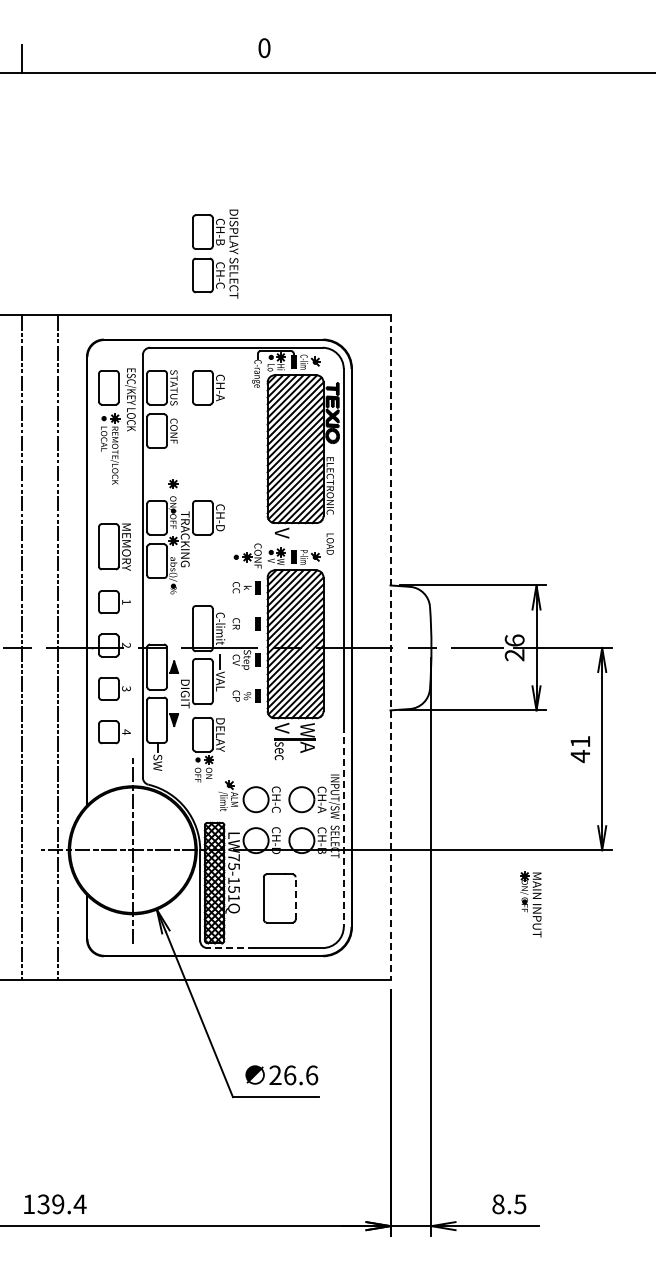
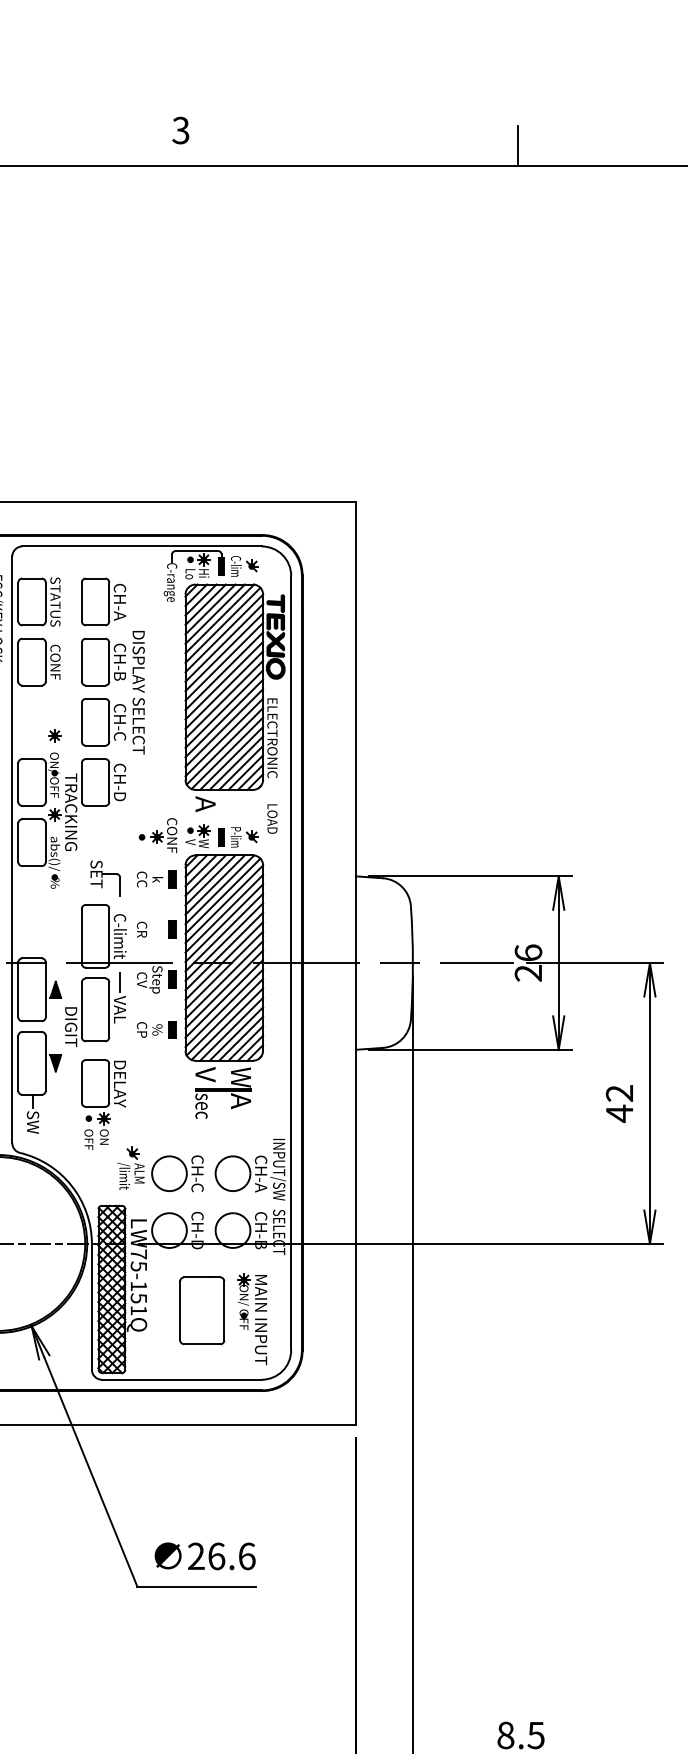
text: (264, 47) -> (181, 129), 0 -> 3
line: (507, 58) -> (518, 144), added
part: (215, 253) -> (113, 691), moved
text: (281, 533) -> (204, 804), V -> A
part: (210, 587) -> (106, 879), added
line: (390, 648) -> (356, 963), dashed -> solid
text: (579, 741) -> (618, 1092), 41 -> 42
line: (343, 826) -> (290, 1210), dashed -> solid
line: (295, 897) -> (224, 1309), dashed -> solid
part: (530, 904) -> (251, 1319), moved
line: (231, 948) -> (135, 1380), dashed -> solid

